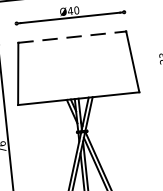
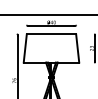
line: (72, 37) -> (51, 34), dashed -> solid

